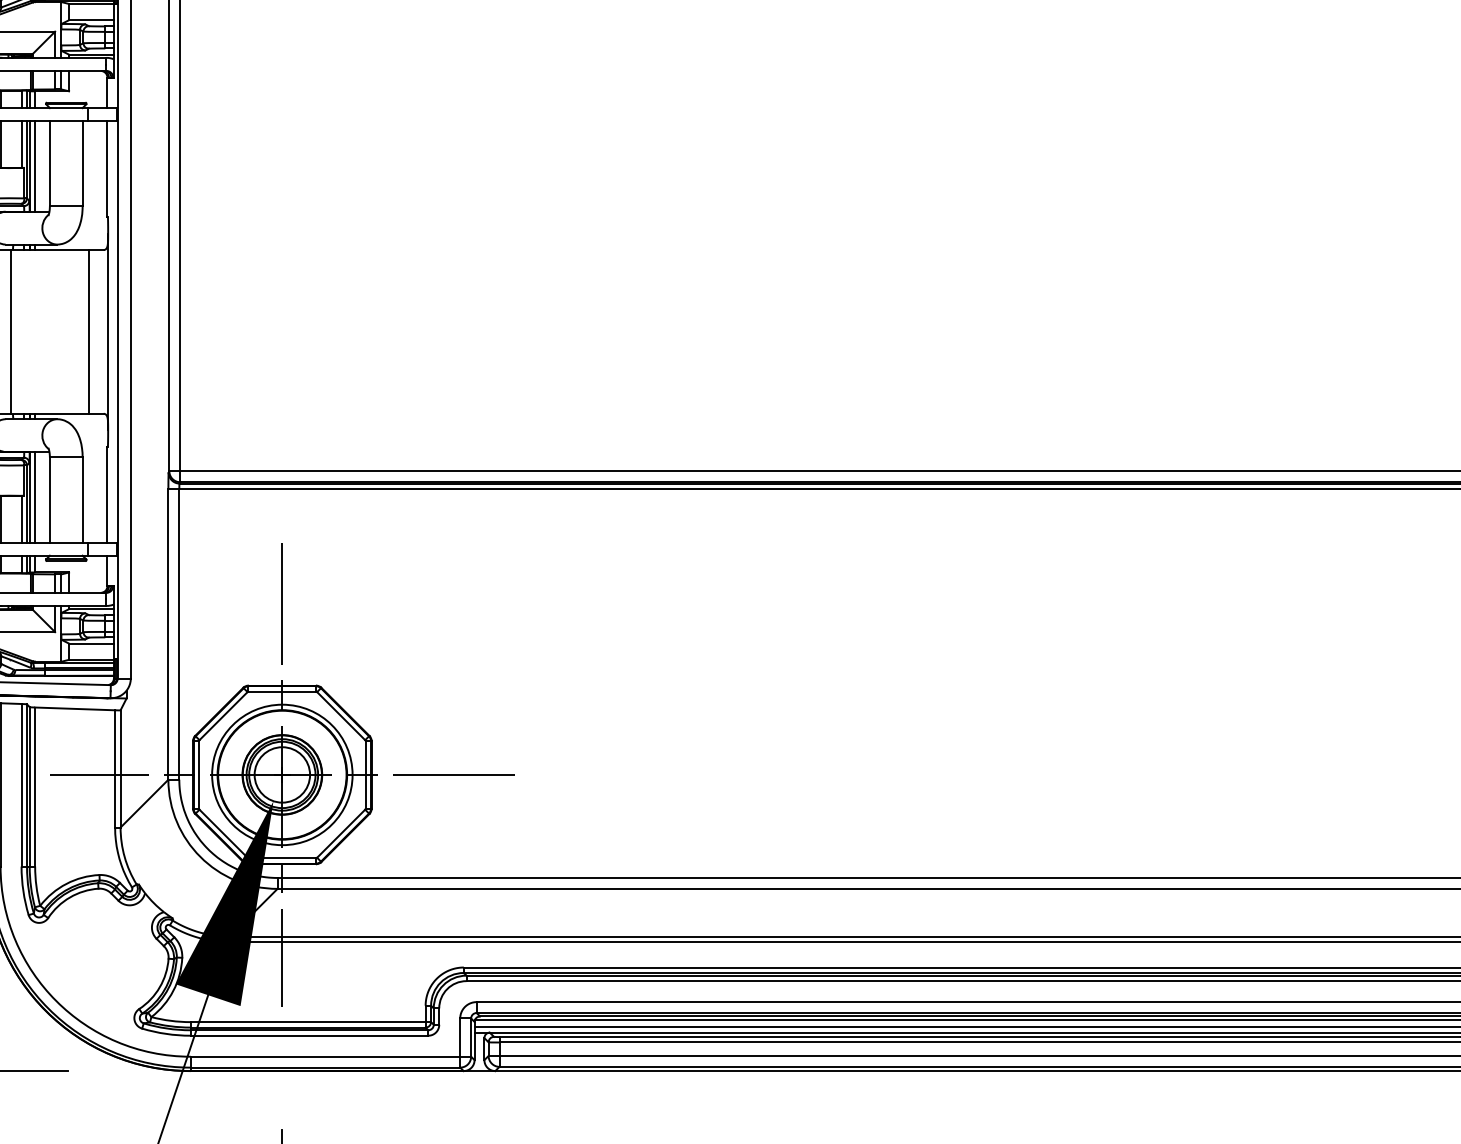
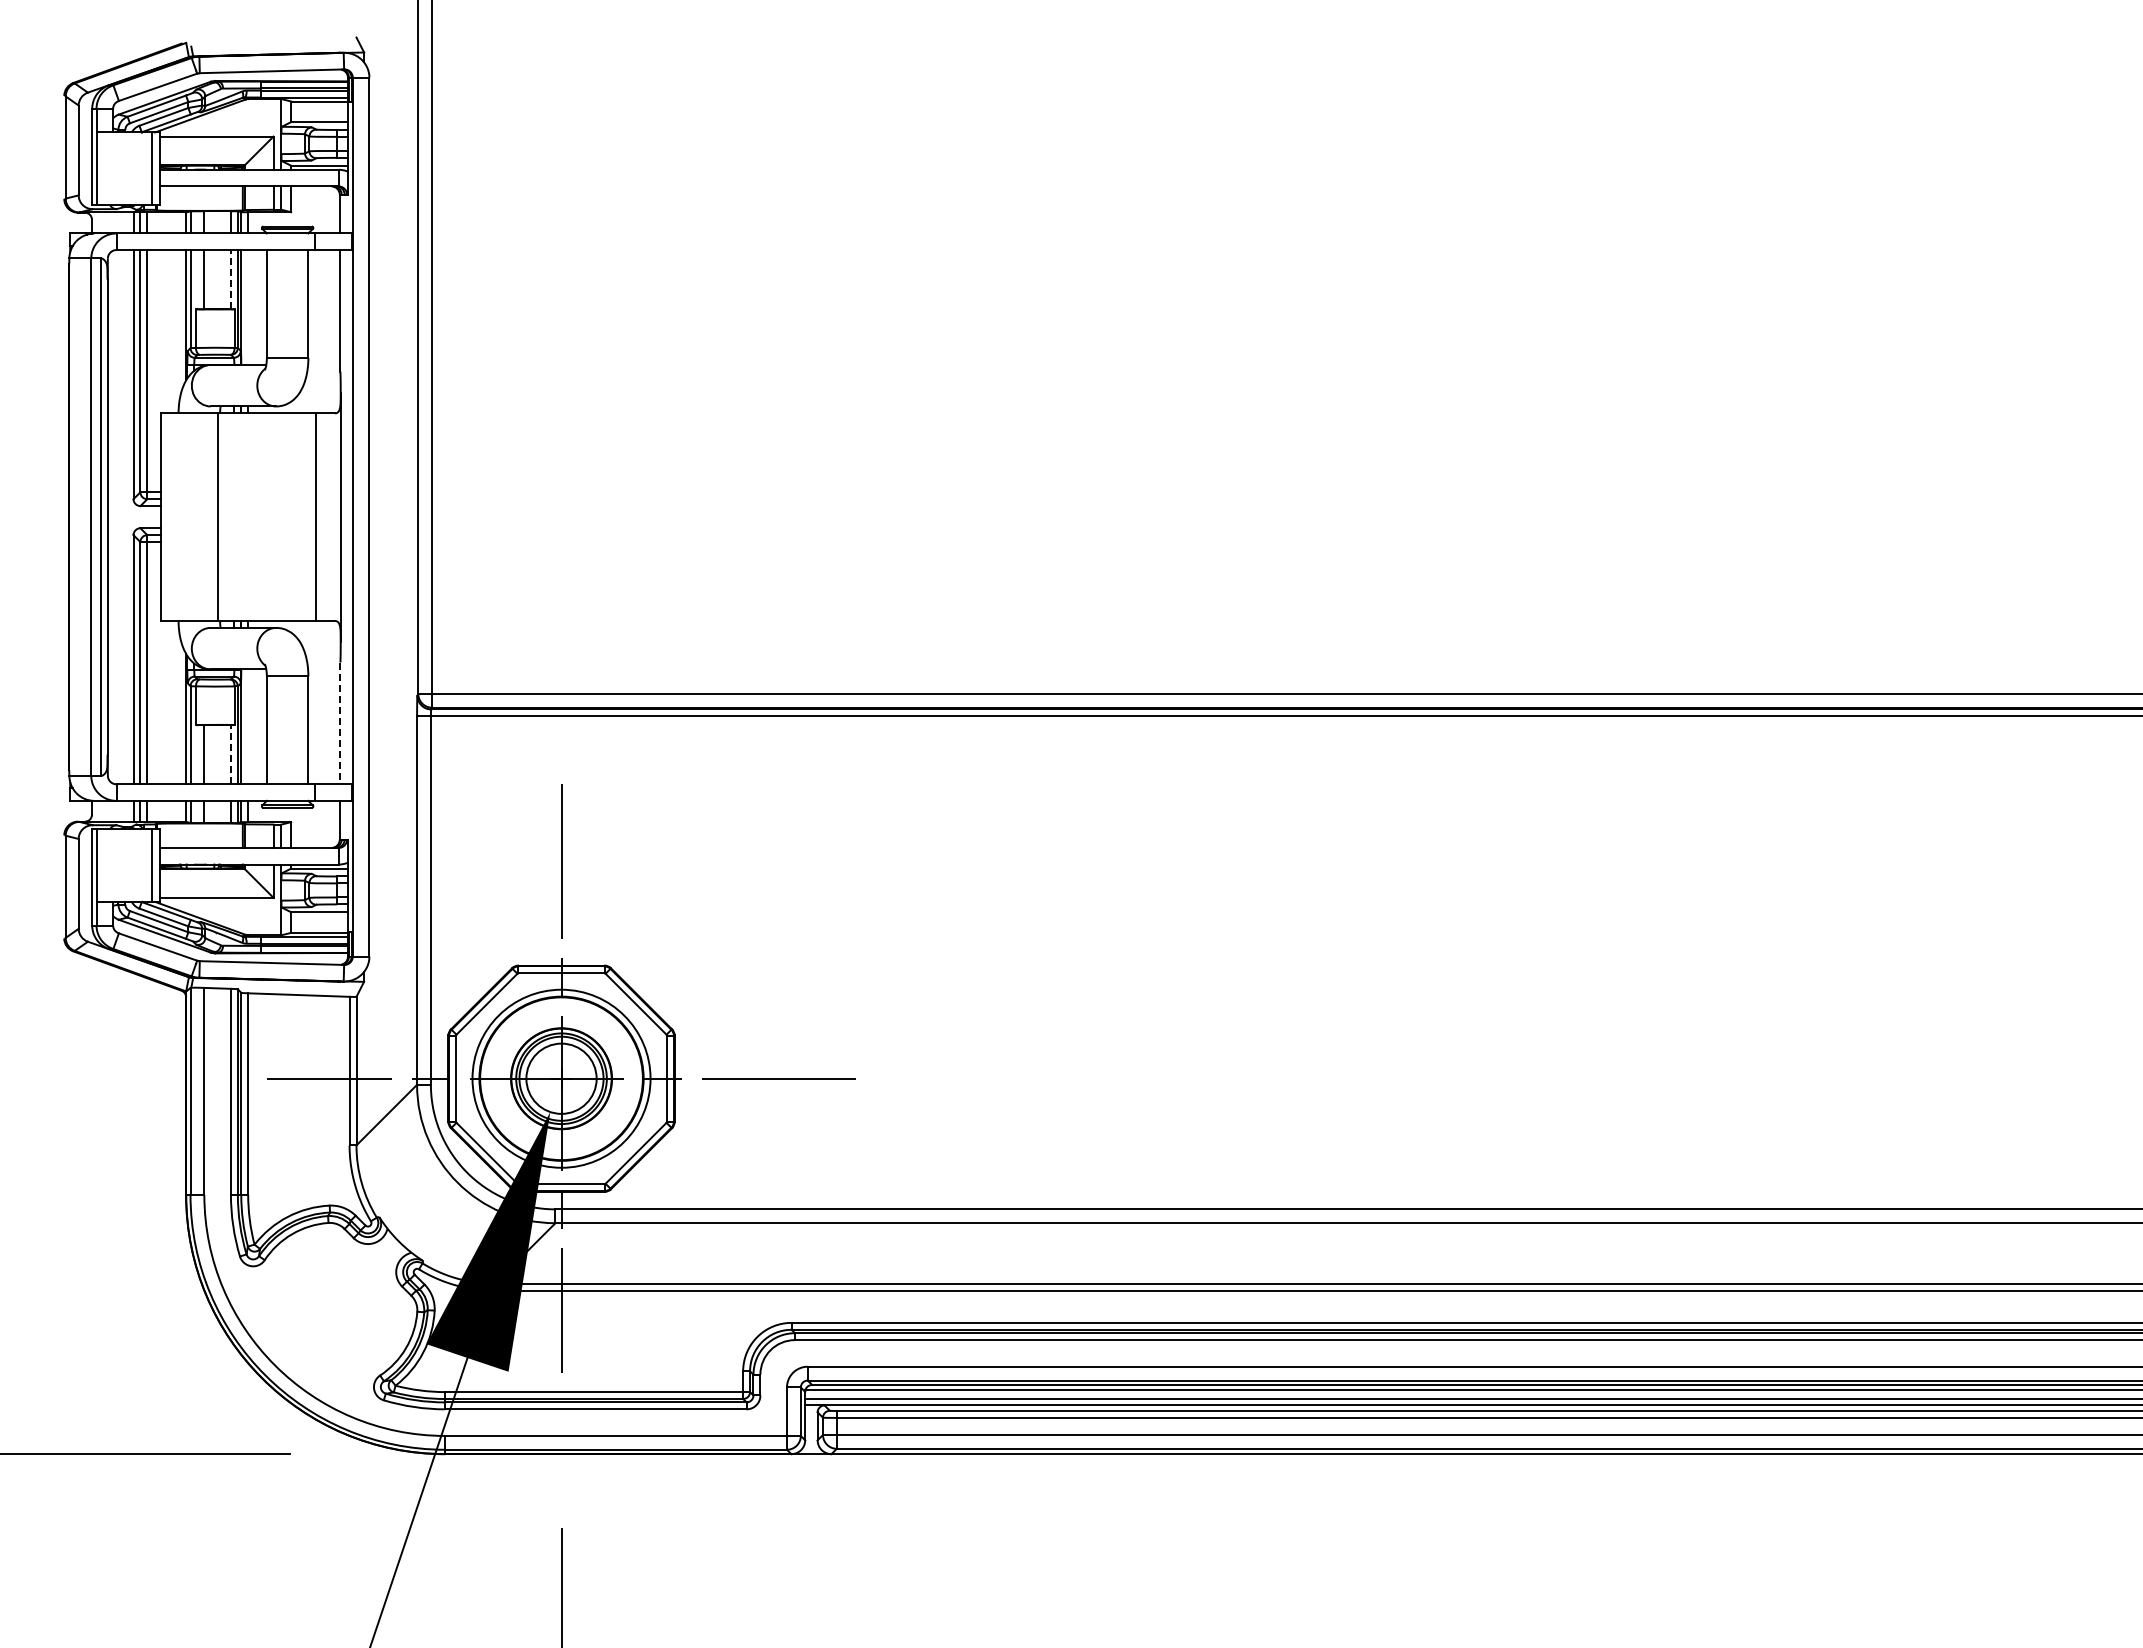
line: (21, 144) -> (230, 279), solid -> dashed
line: (35, 166) -> (248, 307), removed
line: (107, 494) -> (339, 723), solid -> dashed
line: (35, 497) -> (248, 726), removed
line: (21, 519) -> (230, 754), solid -> dashed

